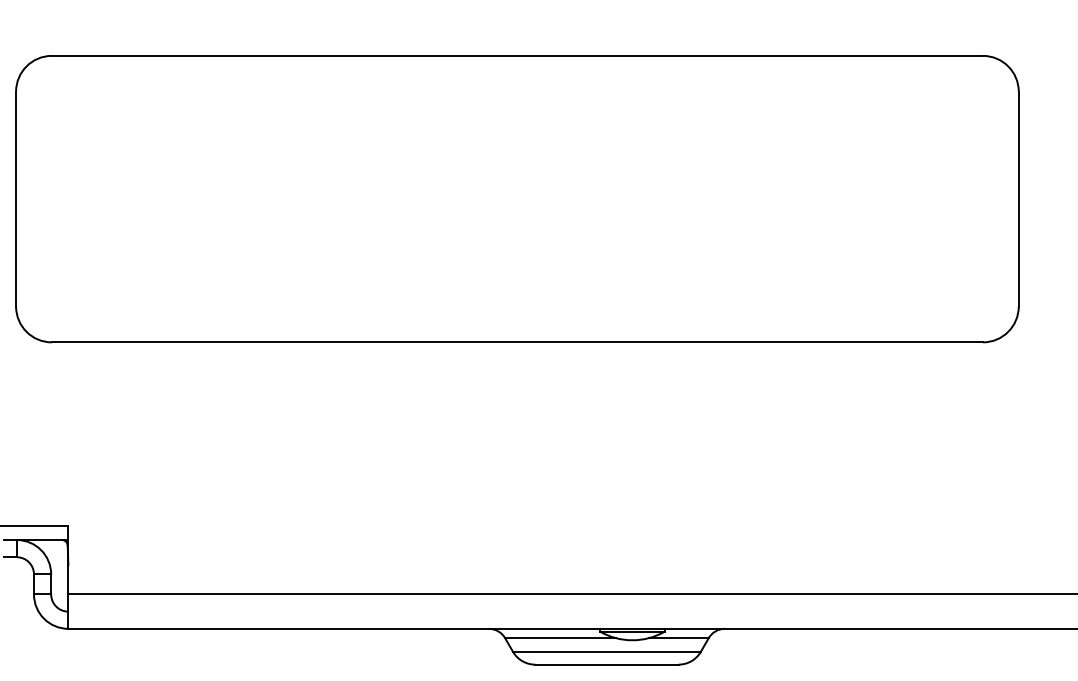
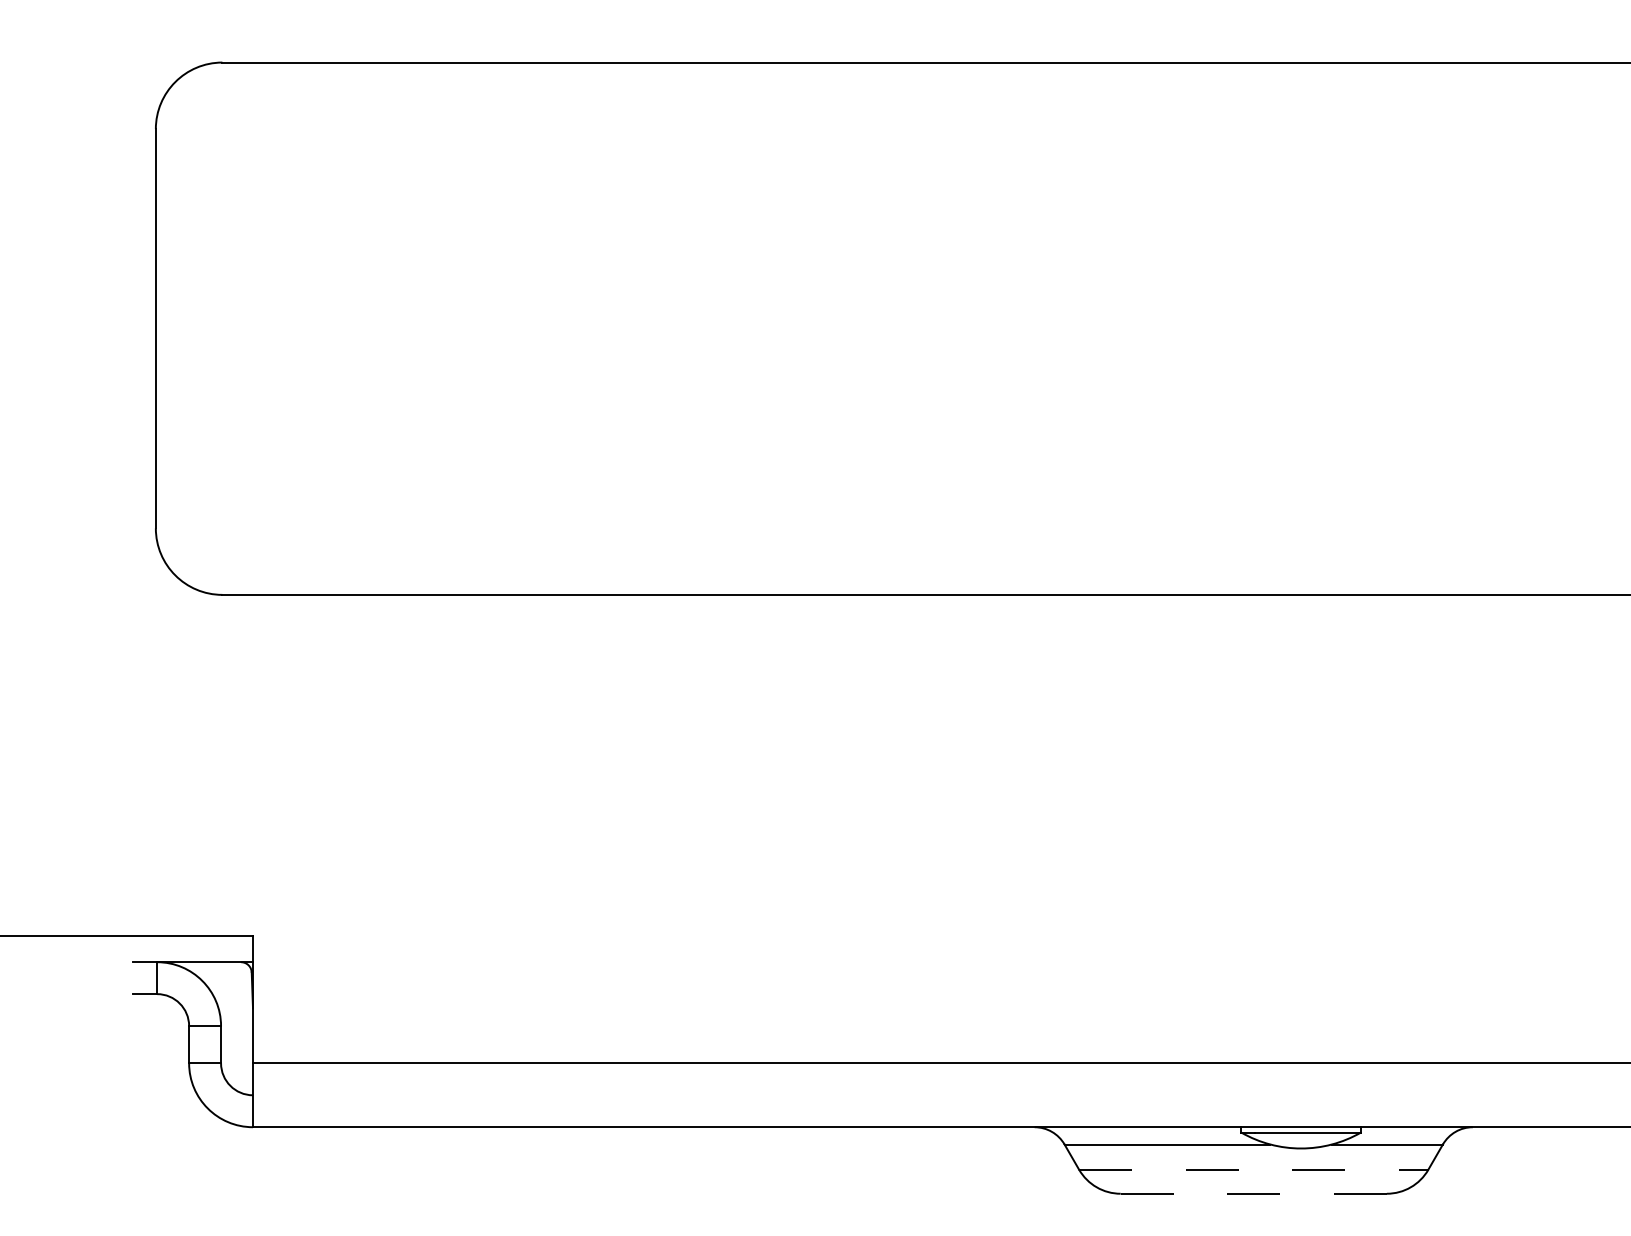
line: (606, 651) -> (1252, 1169), solid -> dashed
line: (606, 664) -> (1252, 1193), solid -> dashed

